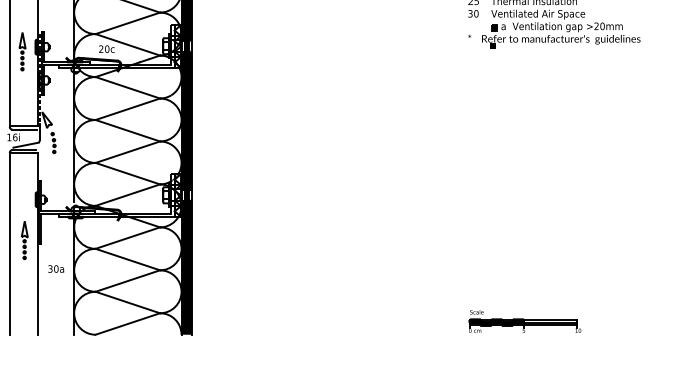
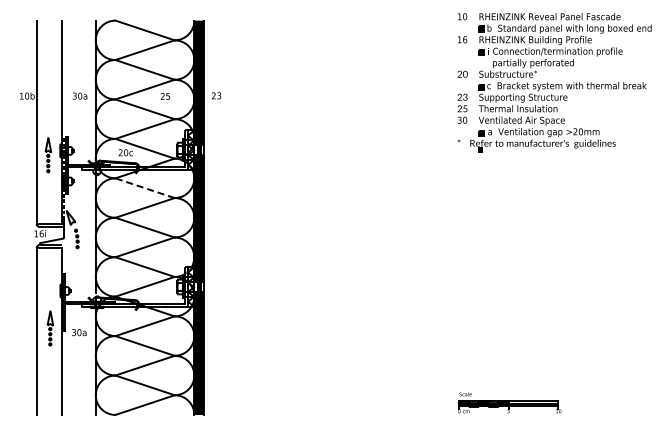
line: (127, 88) -> (144, 188), solid -> dashed
text: (56, 268) -> (79, 332), moved

